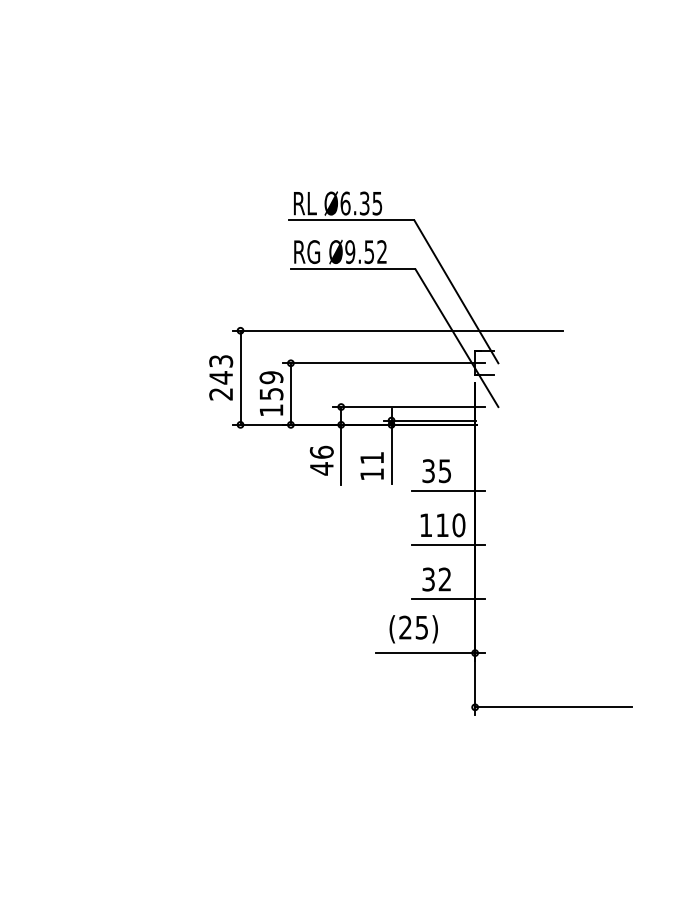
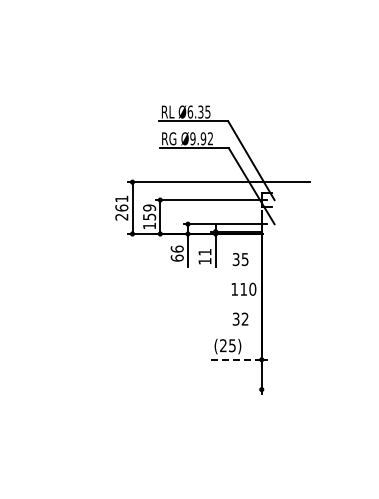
text: (369, 251) -> (203, 138), Ø9.52 -> Ø9.92
text: (220, 369) -> (121, 203), 243 -> 261
text: (320, 467) -> (176, 257), 46 -> 66
line: (449, 491) -> (247, 270), removed
line: (447, 545) -> (246, 300), removed
line: (449, 598) -> (247, 329), removed
line: (423, 652) -> (233, 359), solid -> dashed
line: (552, 707) -> (304, 389), removed

